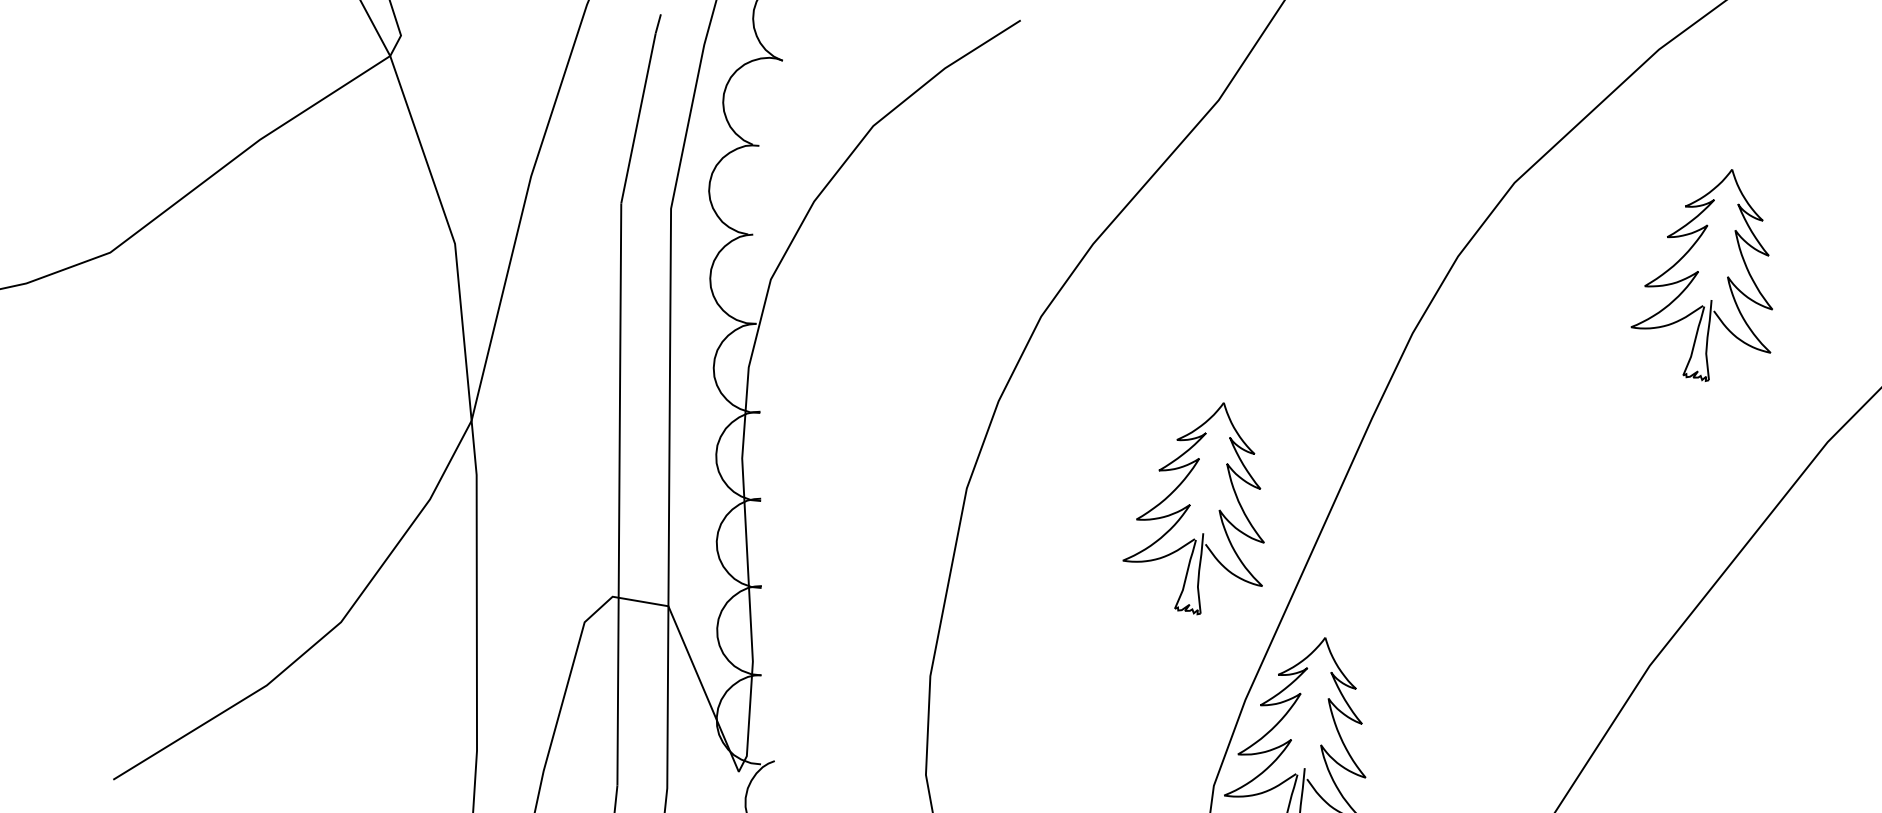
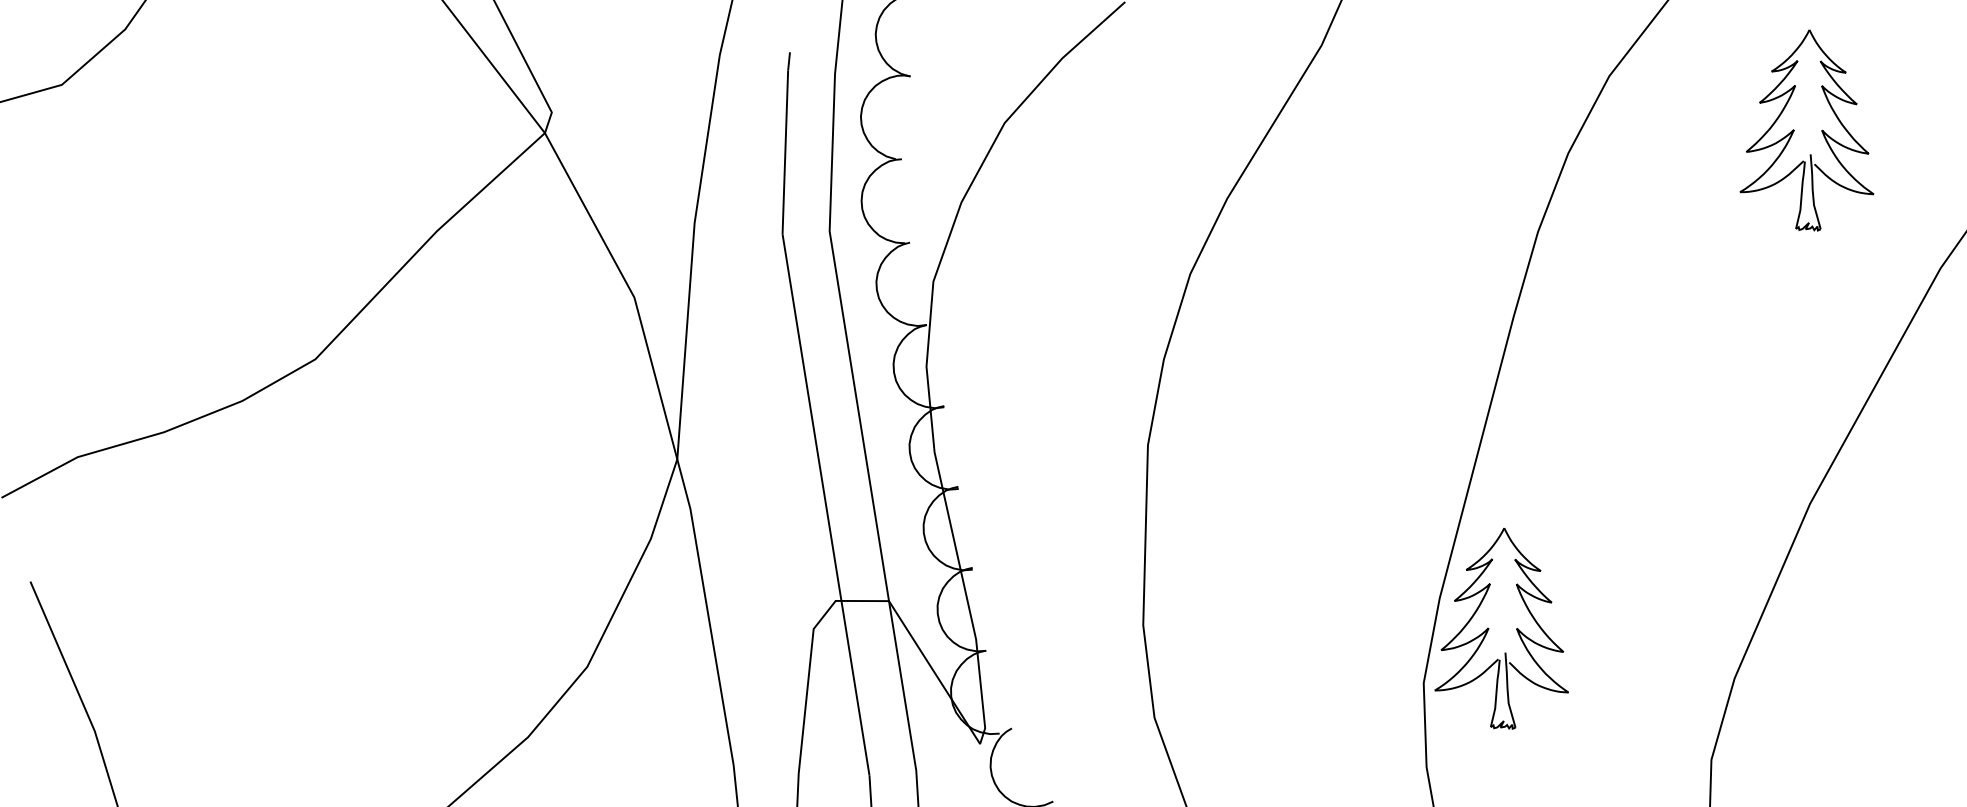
part: (1190, 505) -> (1358, 426), removed

